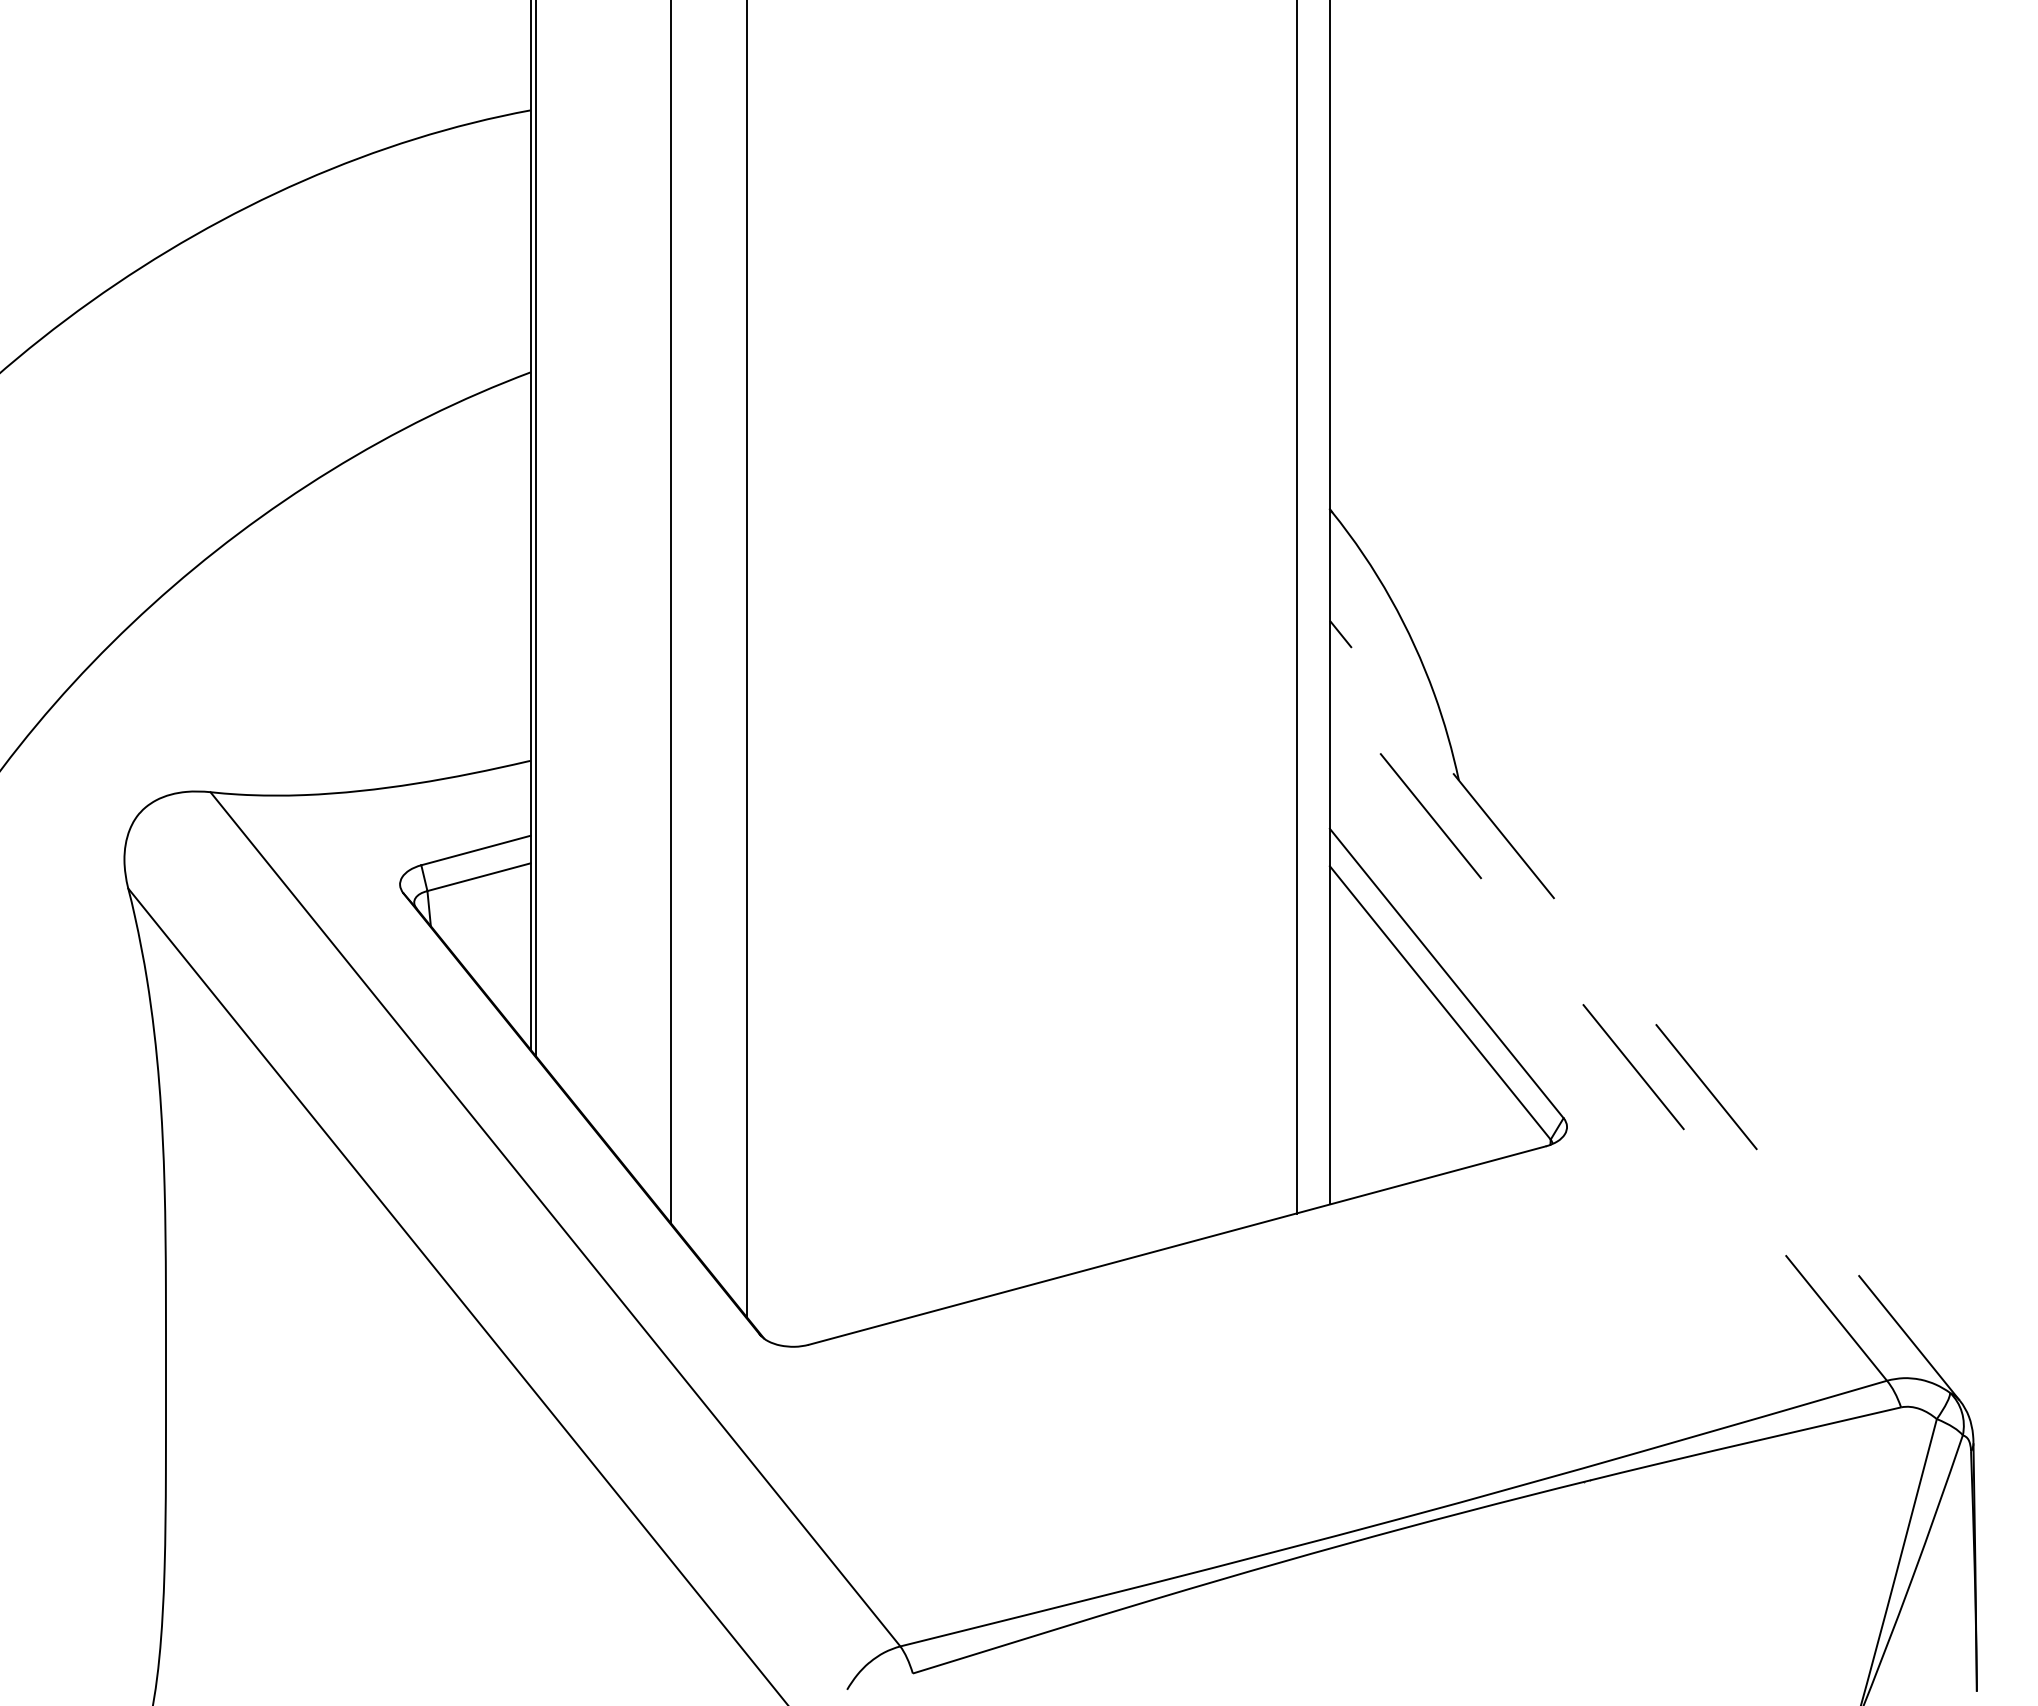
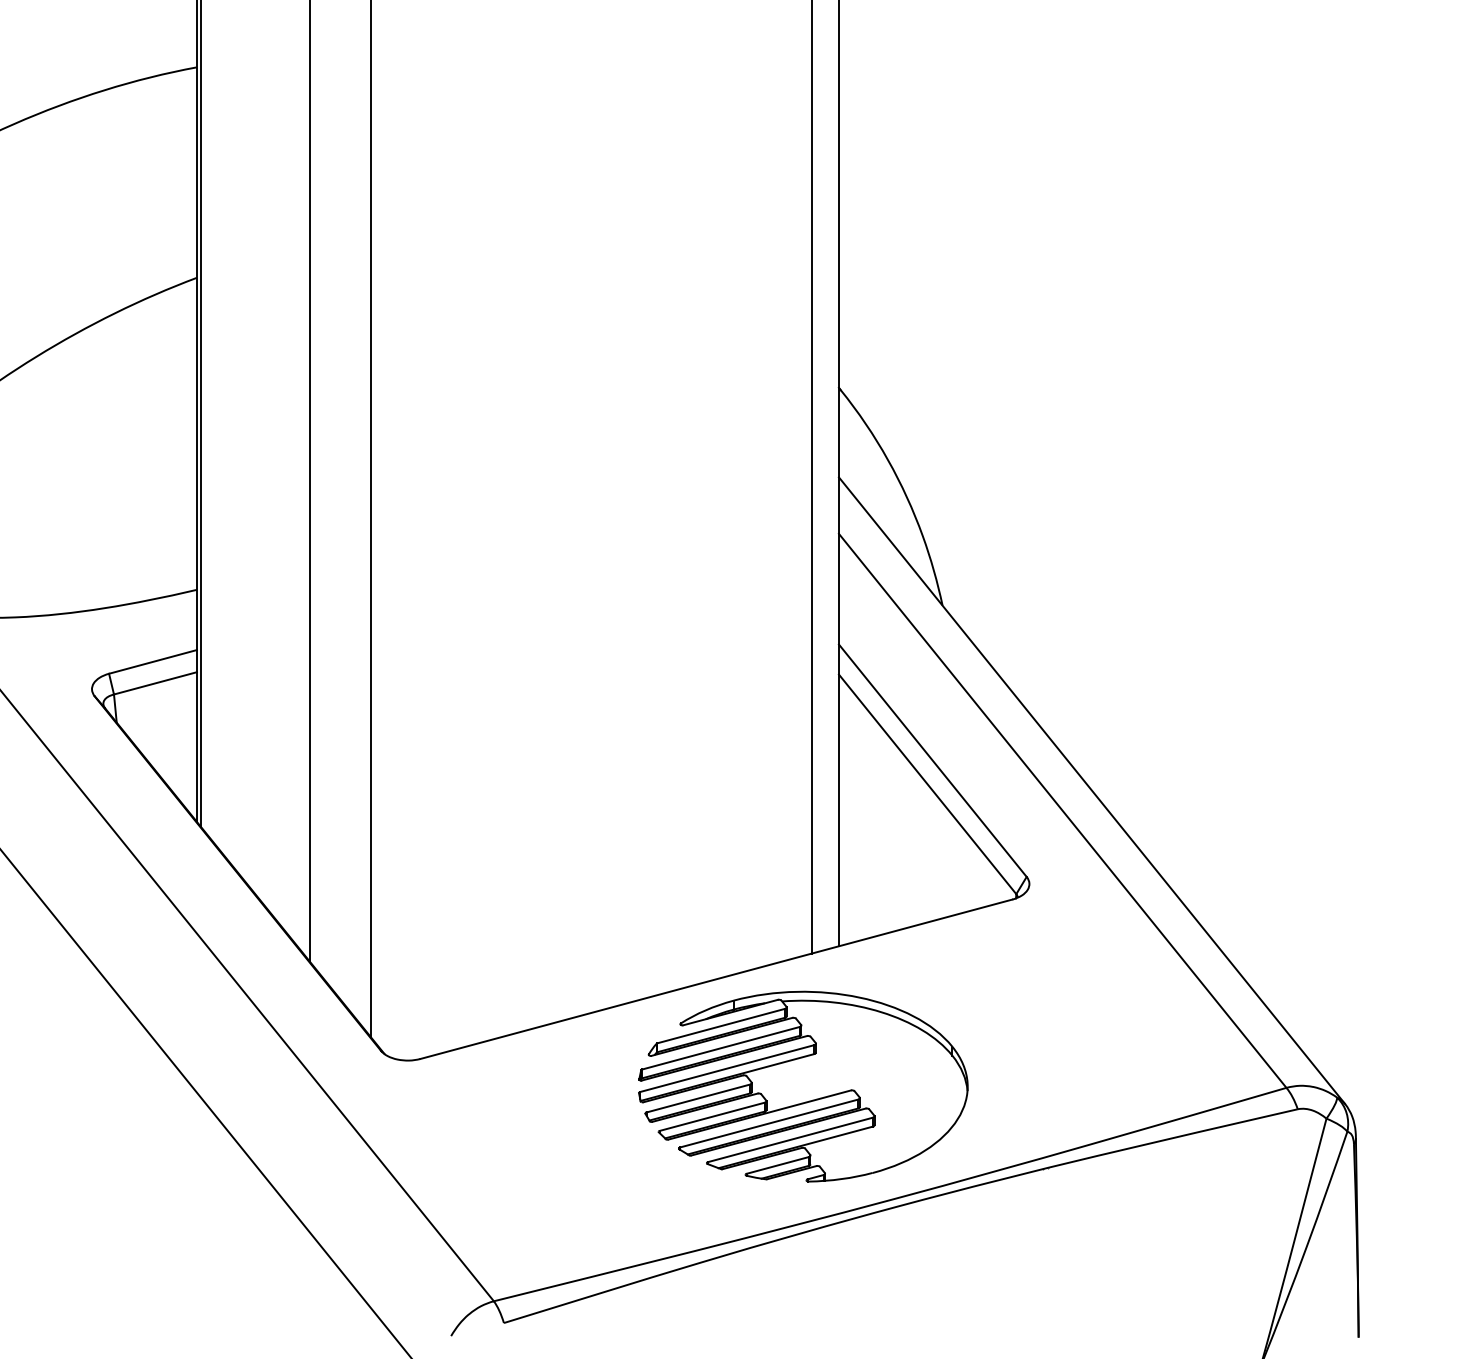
line: (1644, 1010) -> (1091, 790), dashed -> solid
line: (1608, 1035) -> (1062, 810), dashed -> solid
part: (1285, 1379) -> (803, 1086), added

